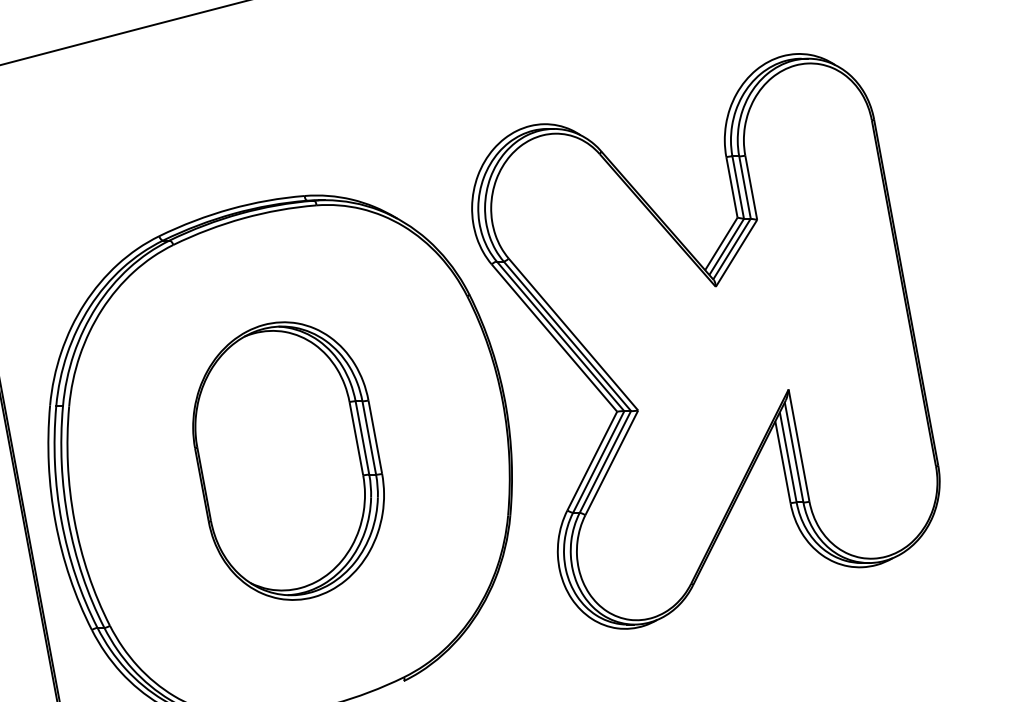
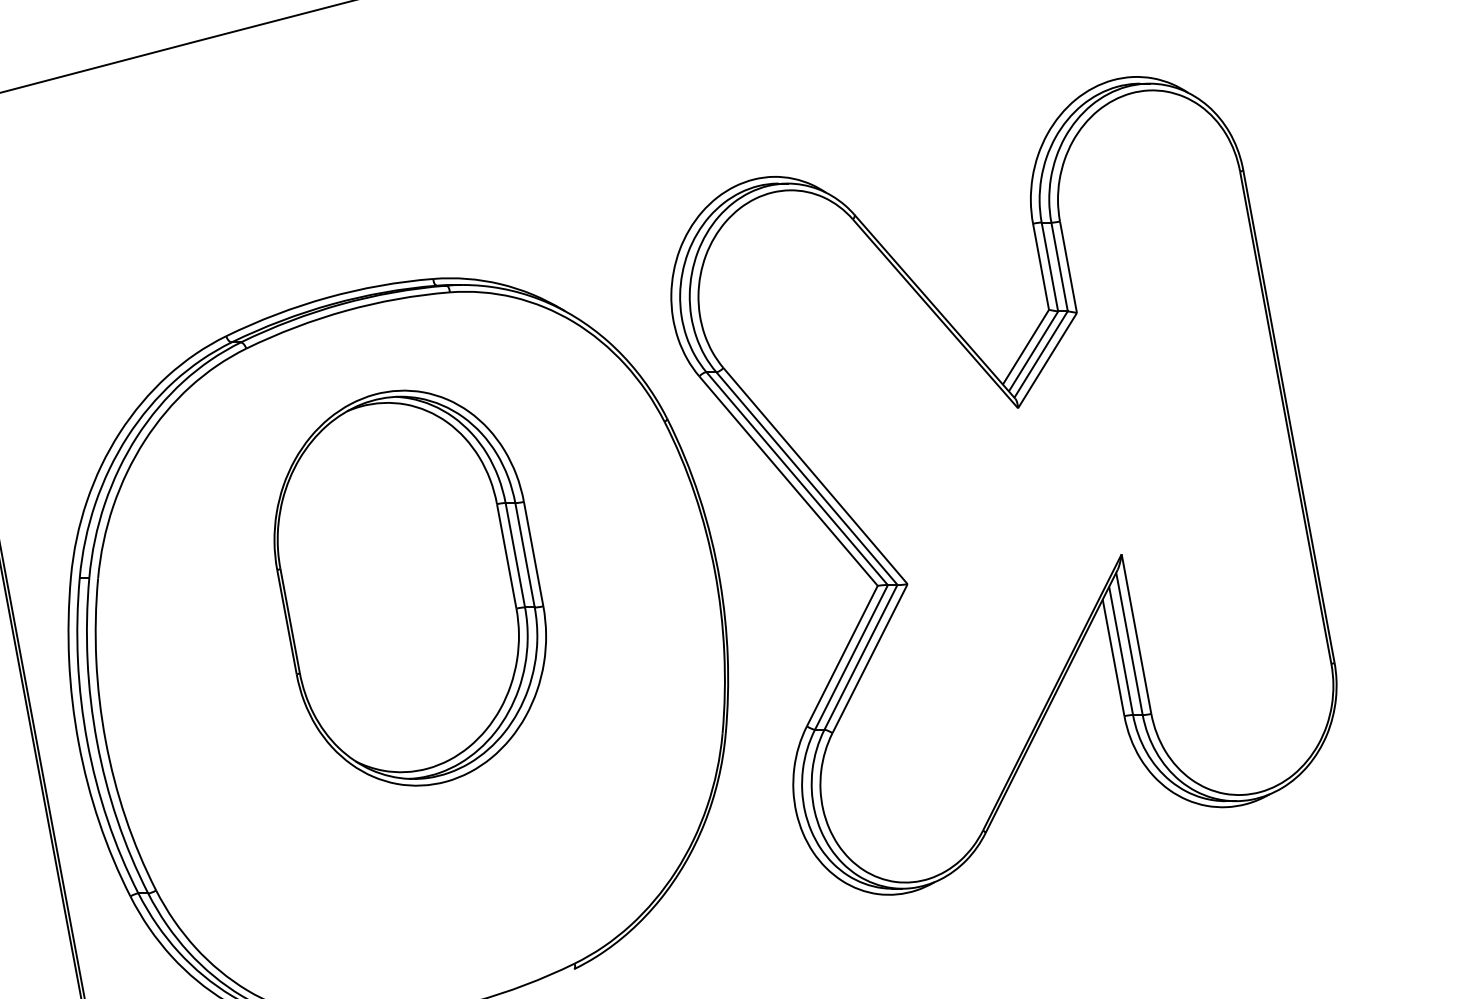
part: (288, 460) -> (409, 587), moved

